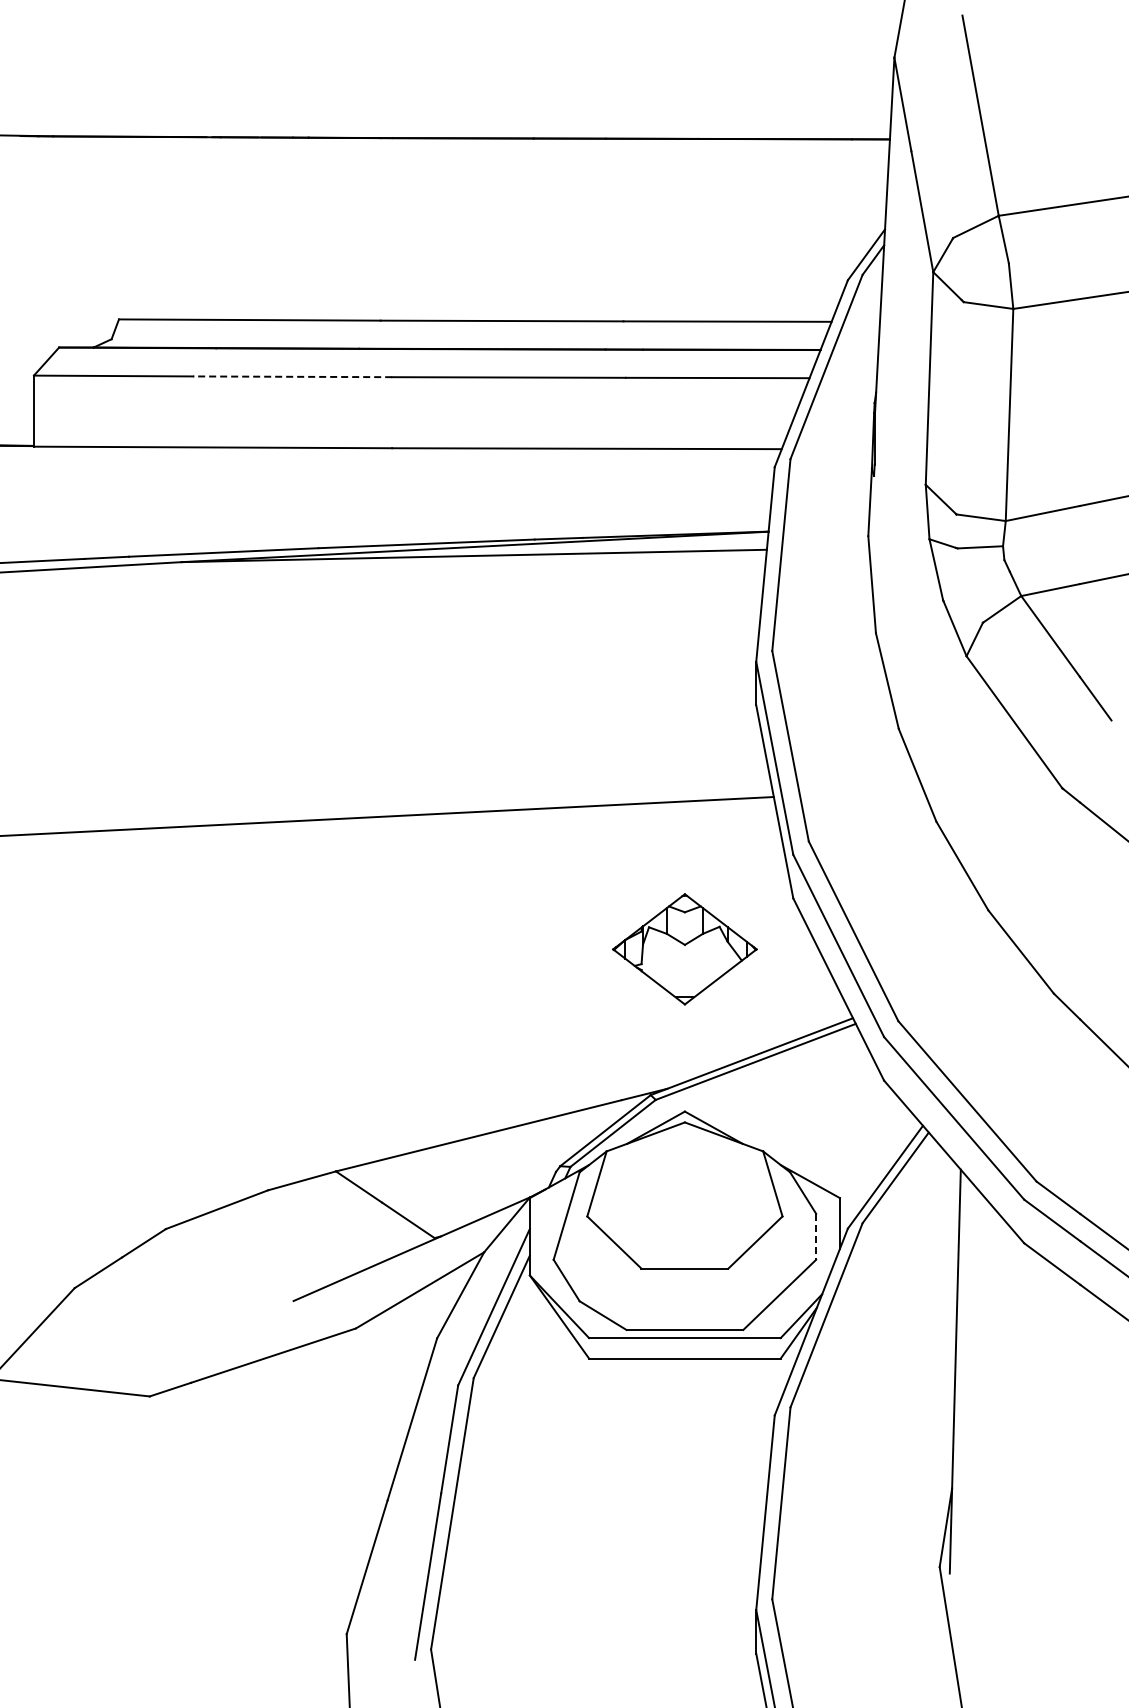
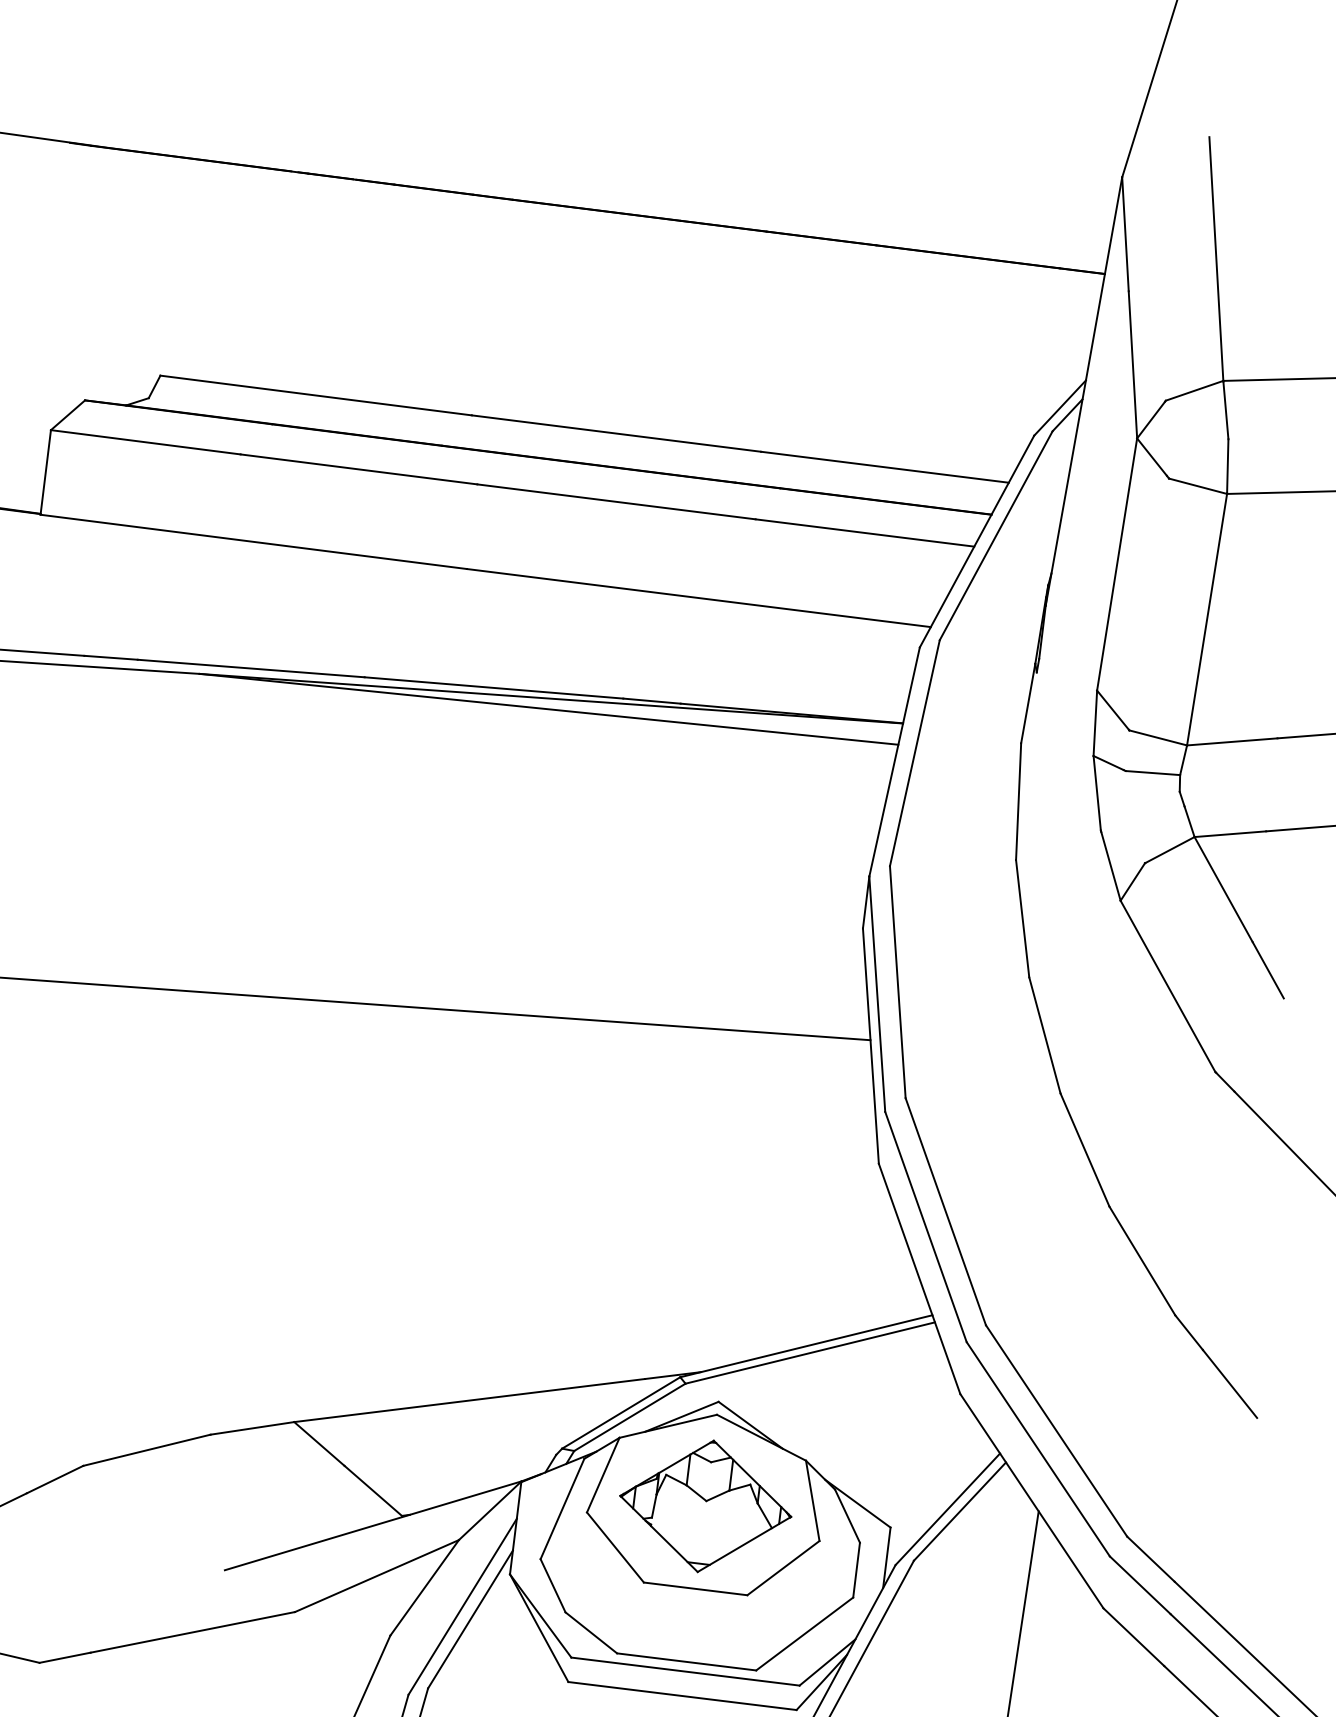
line: (292, 376) -> (358, 469), dashed -> solid
part: (684, 949) -> (705, 1506), moved
line: (816, 1237) -> (856, 1571), dashed -> solid

